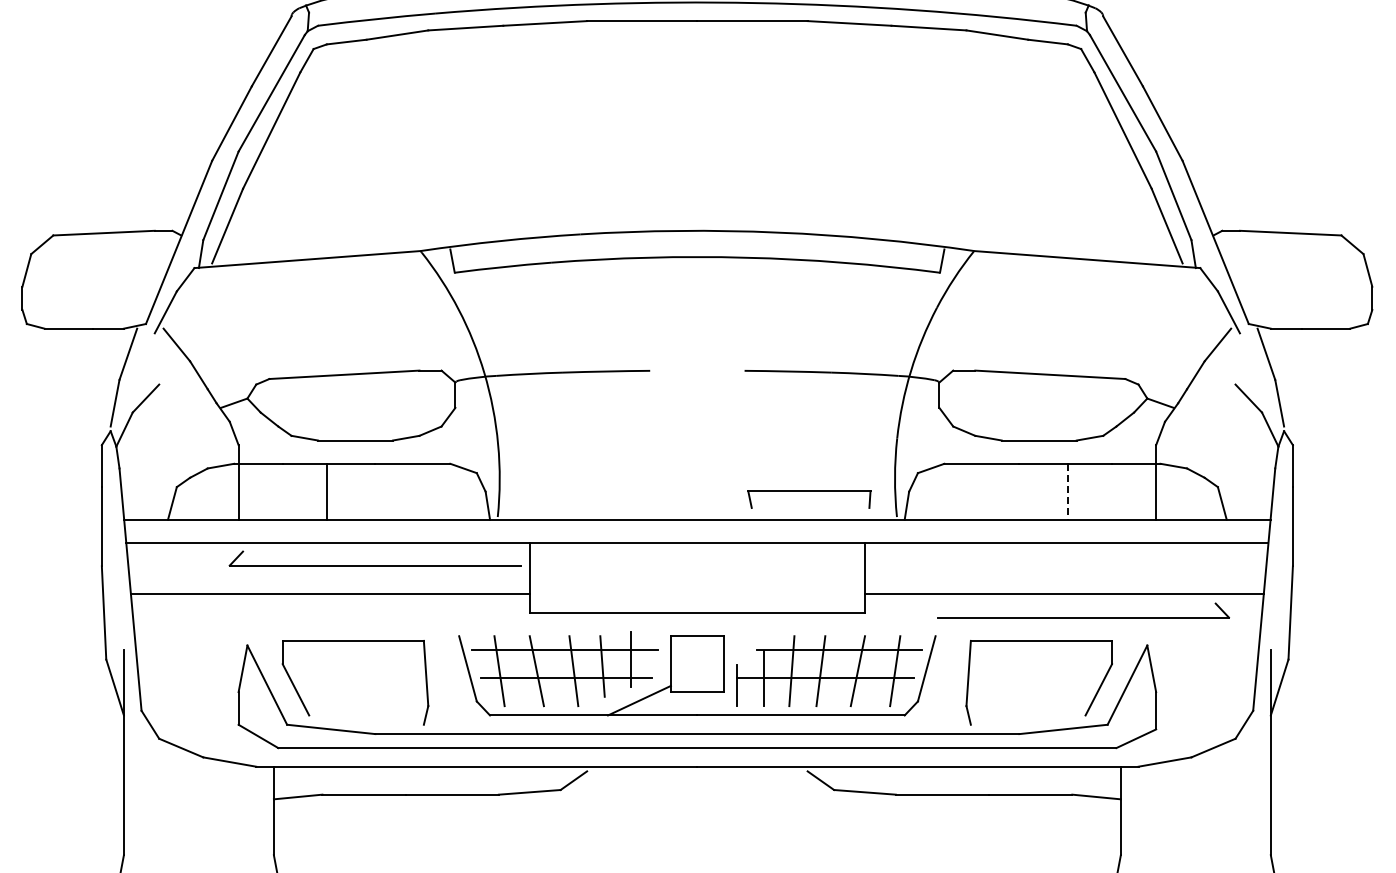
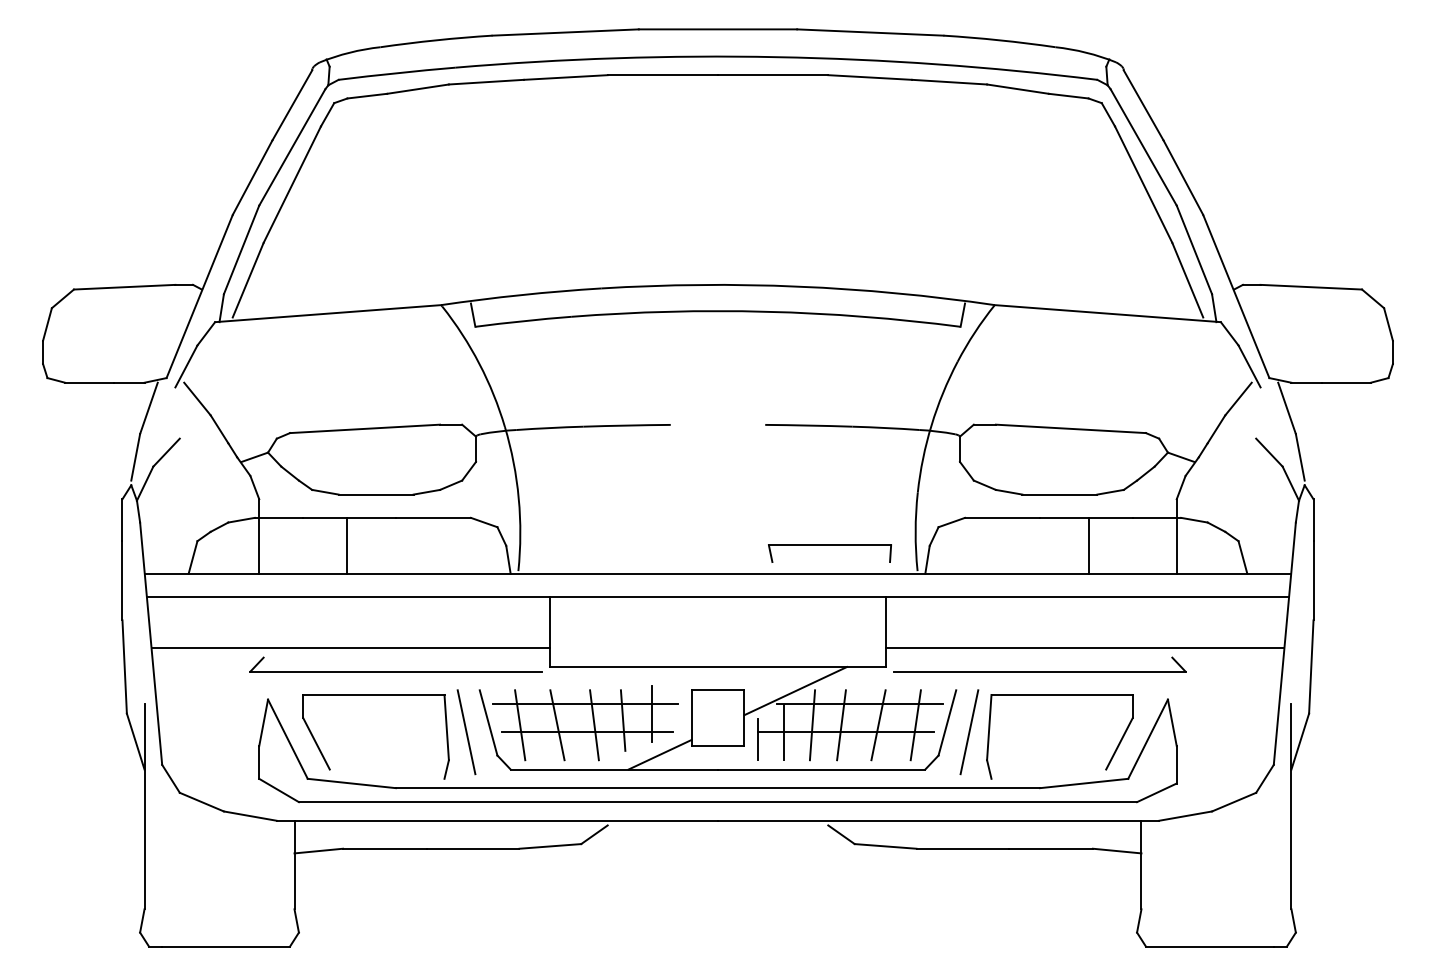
line: (1067, 491) -> (1088, 545), dashed -> solid
part: (374, 565) -> (395, 671), moved
part: (1082, 617) -> (1039, 671), moved
line: (774, 637) -> (795, 691), added
line: (445, 678) -> (466, 732), added
line: (948, 678) -> (969, 732), added

